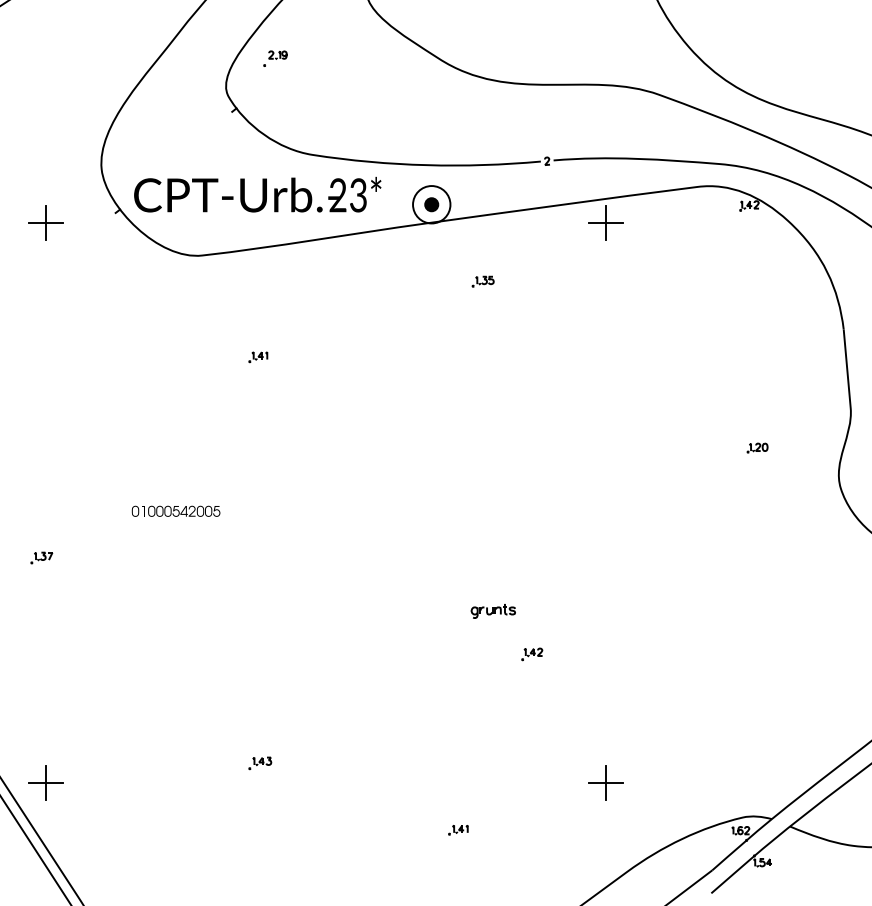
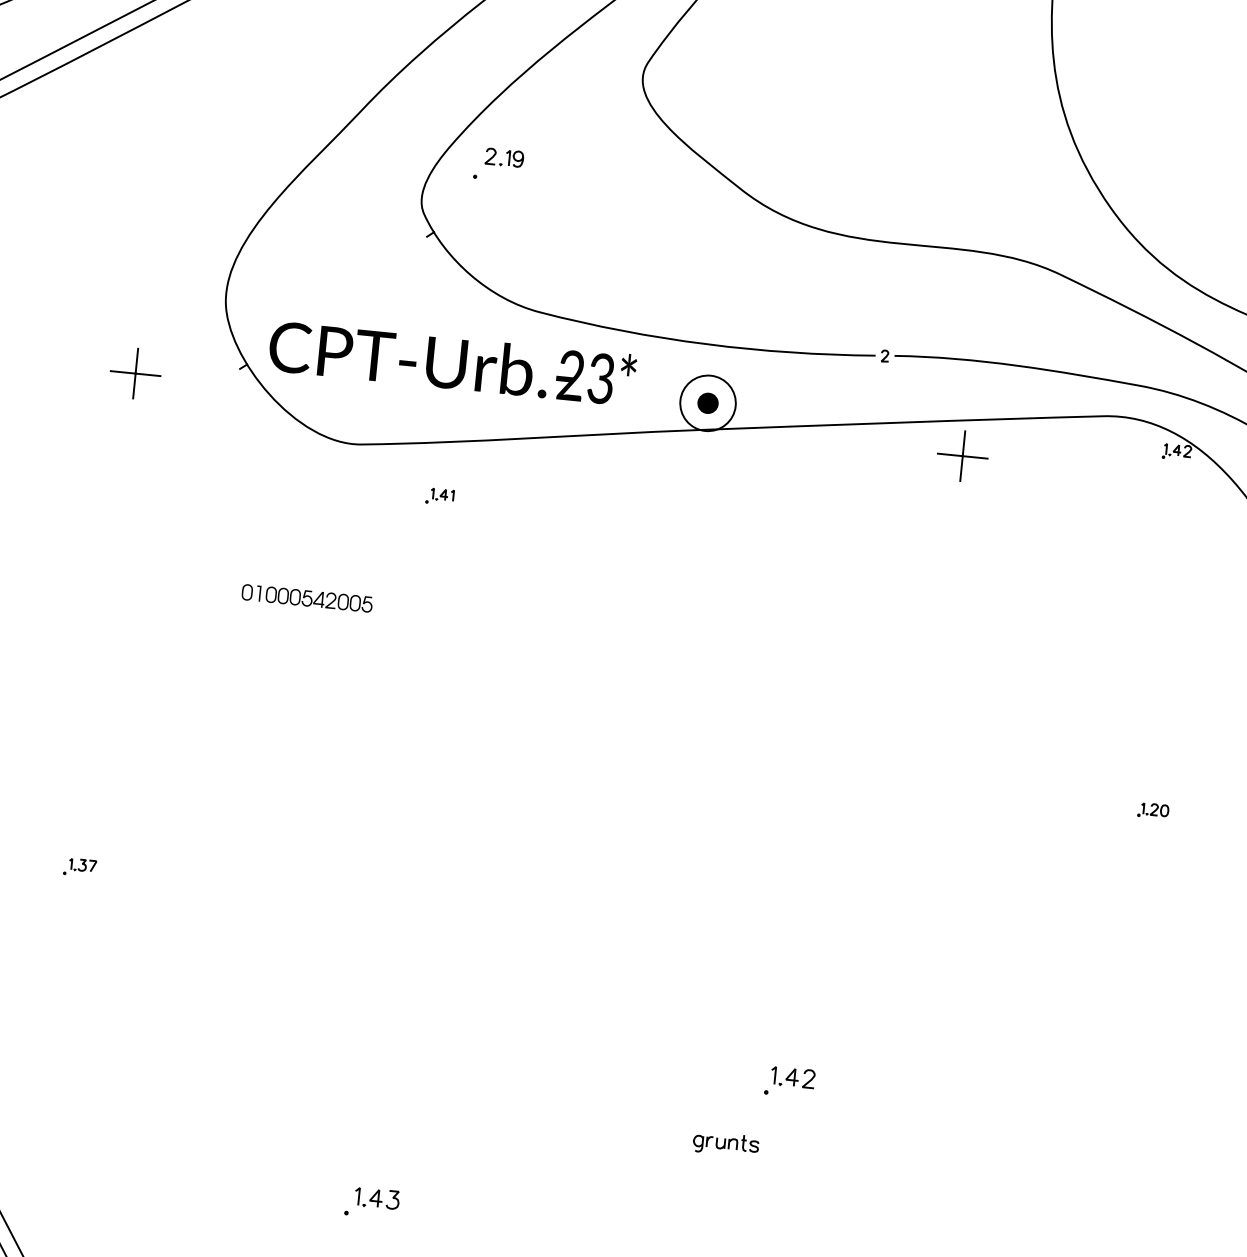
part: (275, 58) -> (498, 164), size x1.4
part: (482, 281) -> (771, 524), removed
part: (258, 357) -> (440, 497), moved
part: (175, 510) -> (306, 597), moved
part: (492, 611) -> (724, 1144), moved
part: (532, 654) -> (790, 1082), size x1.6
part: (260, 763) -> (372, 1203), size x1.6
part: (45, 782) -> (52, 1199), removed

